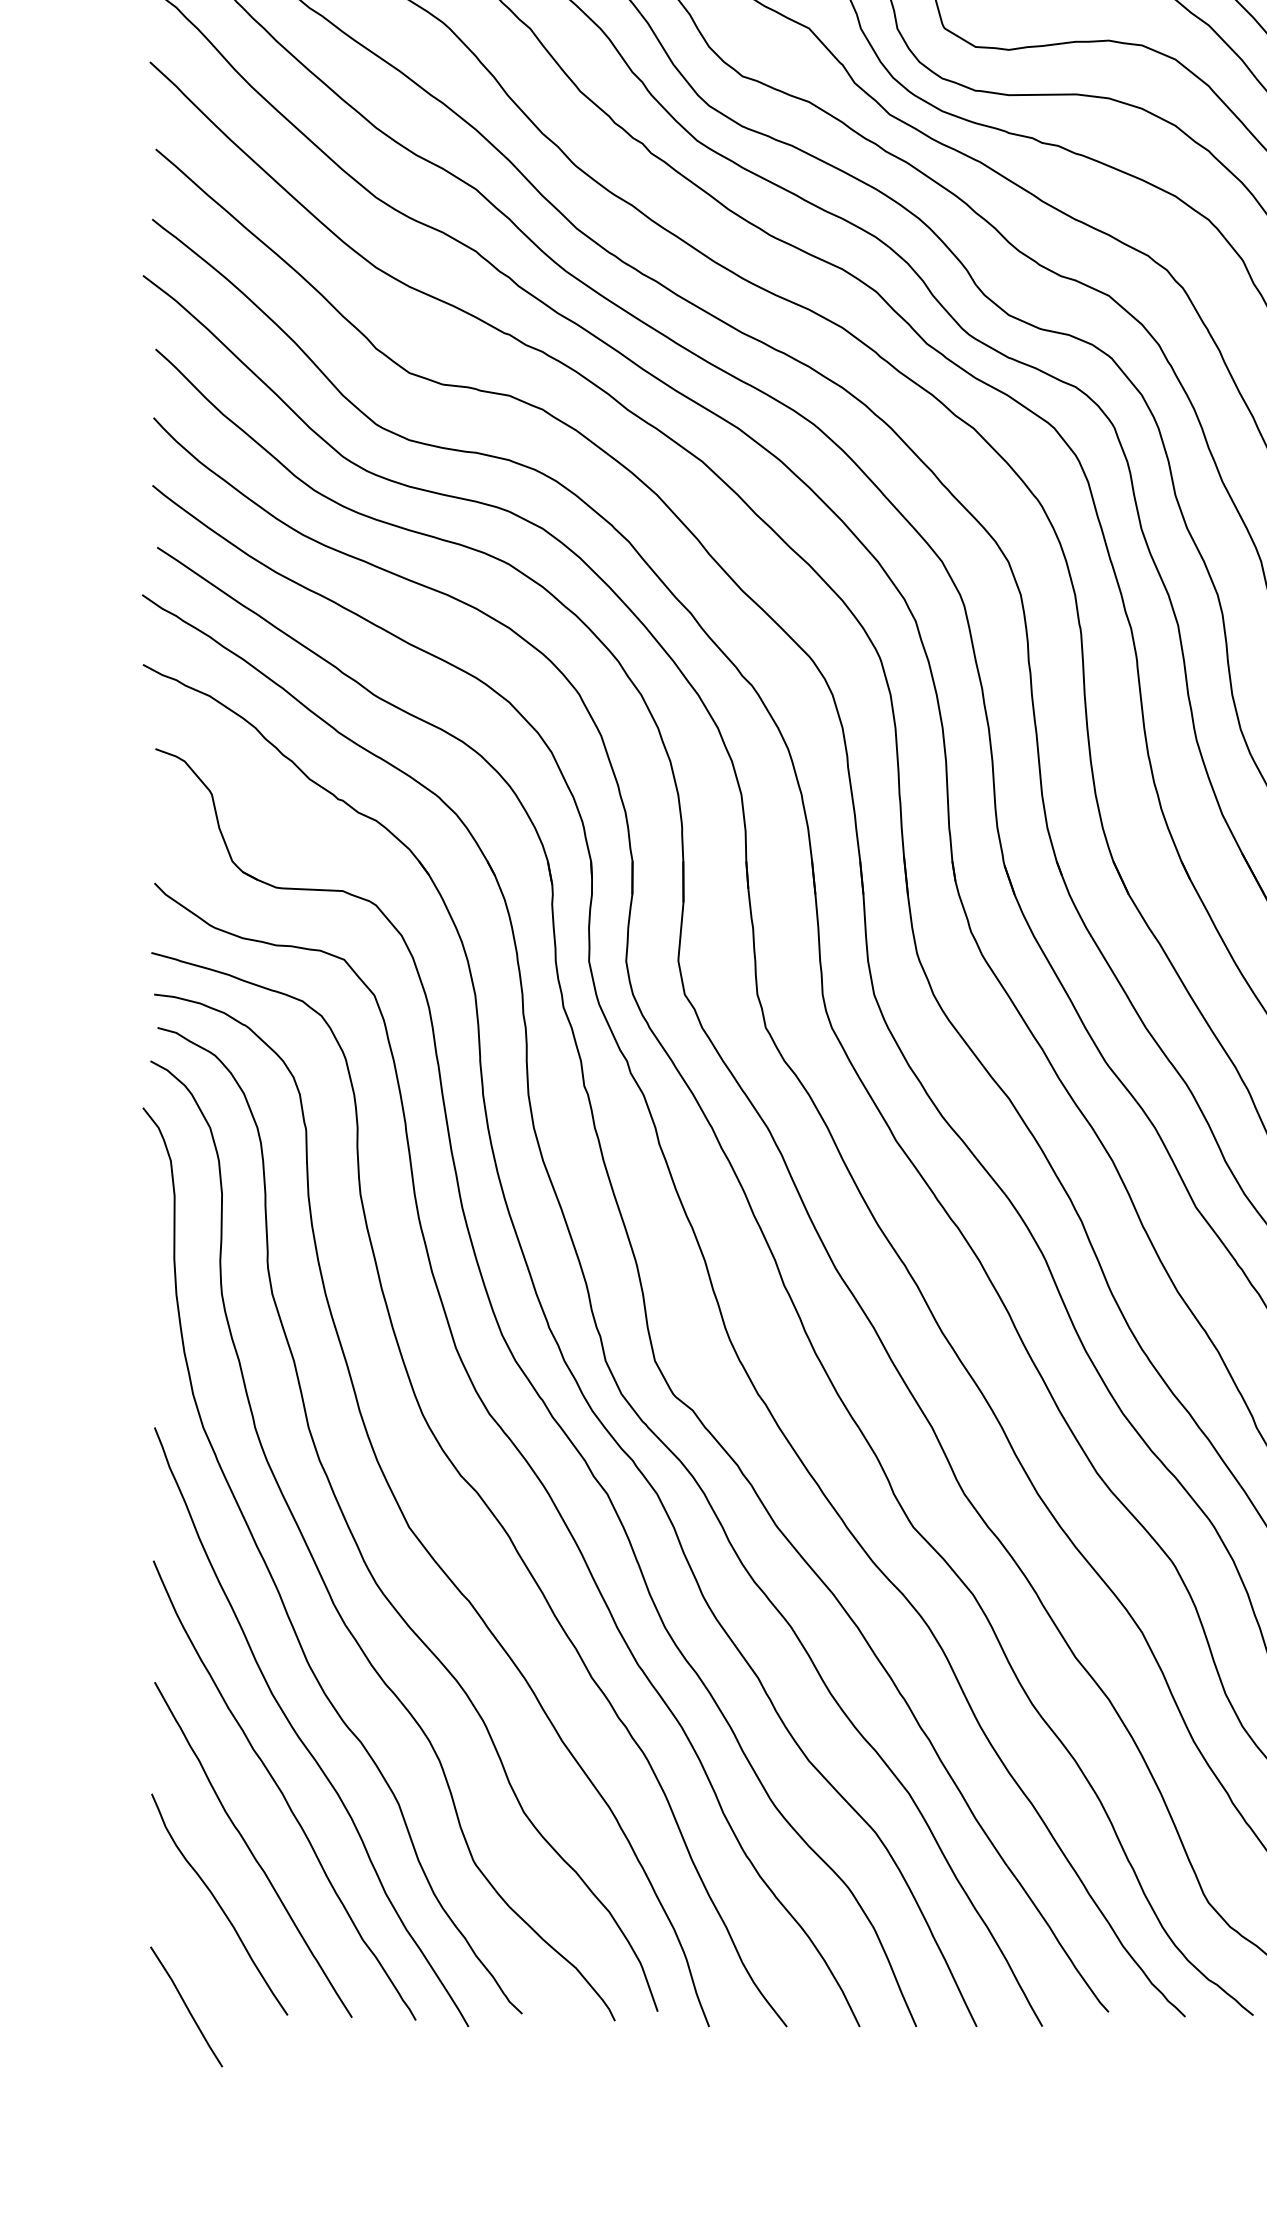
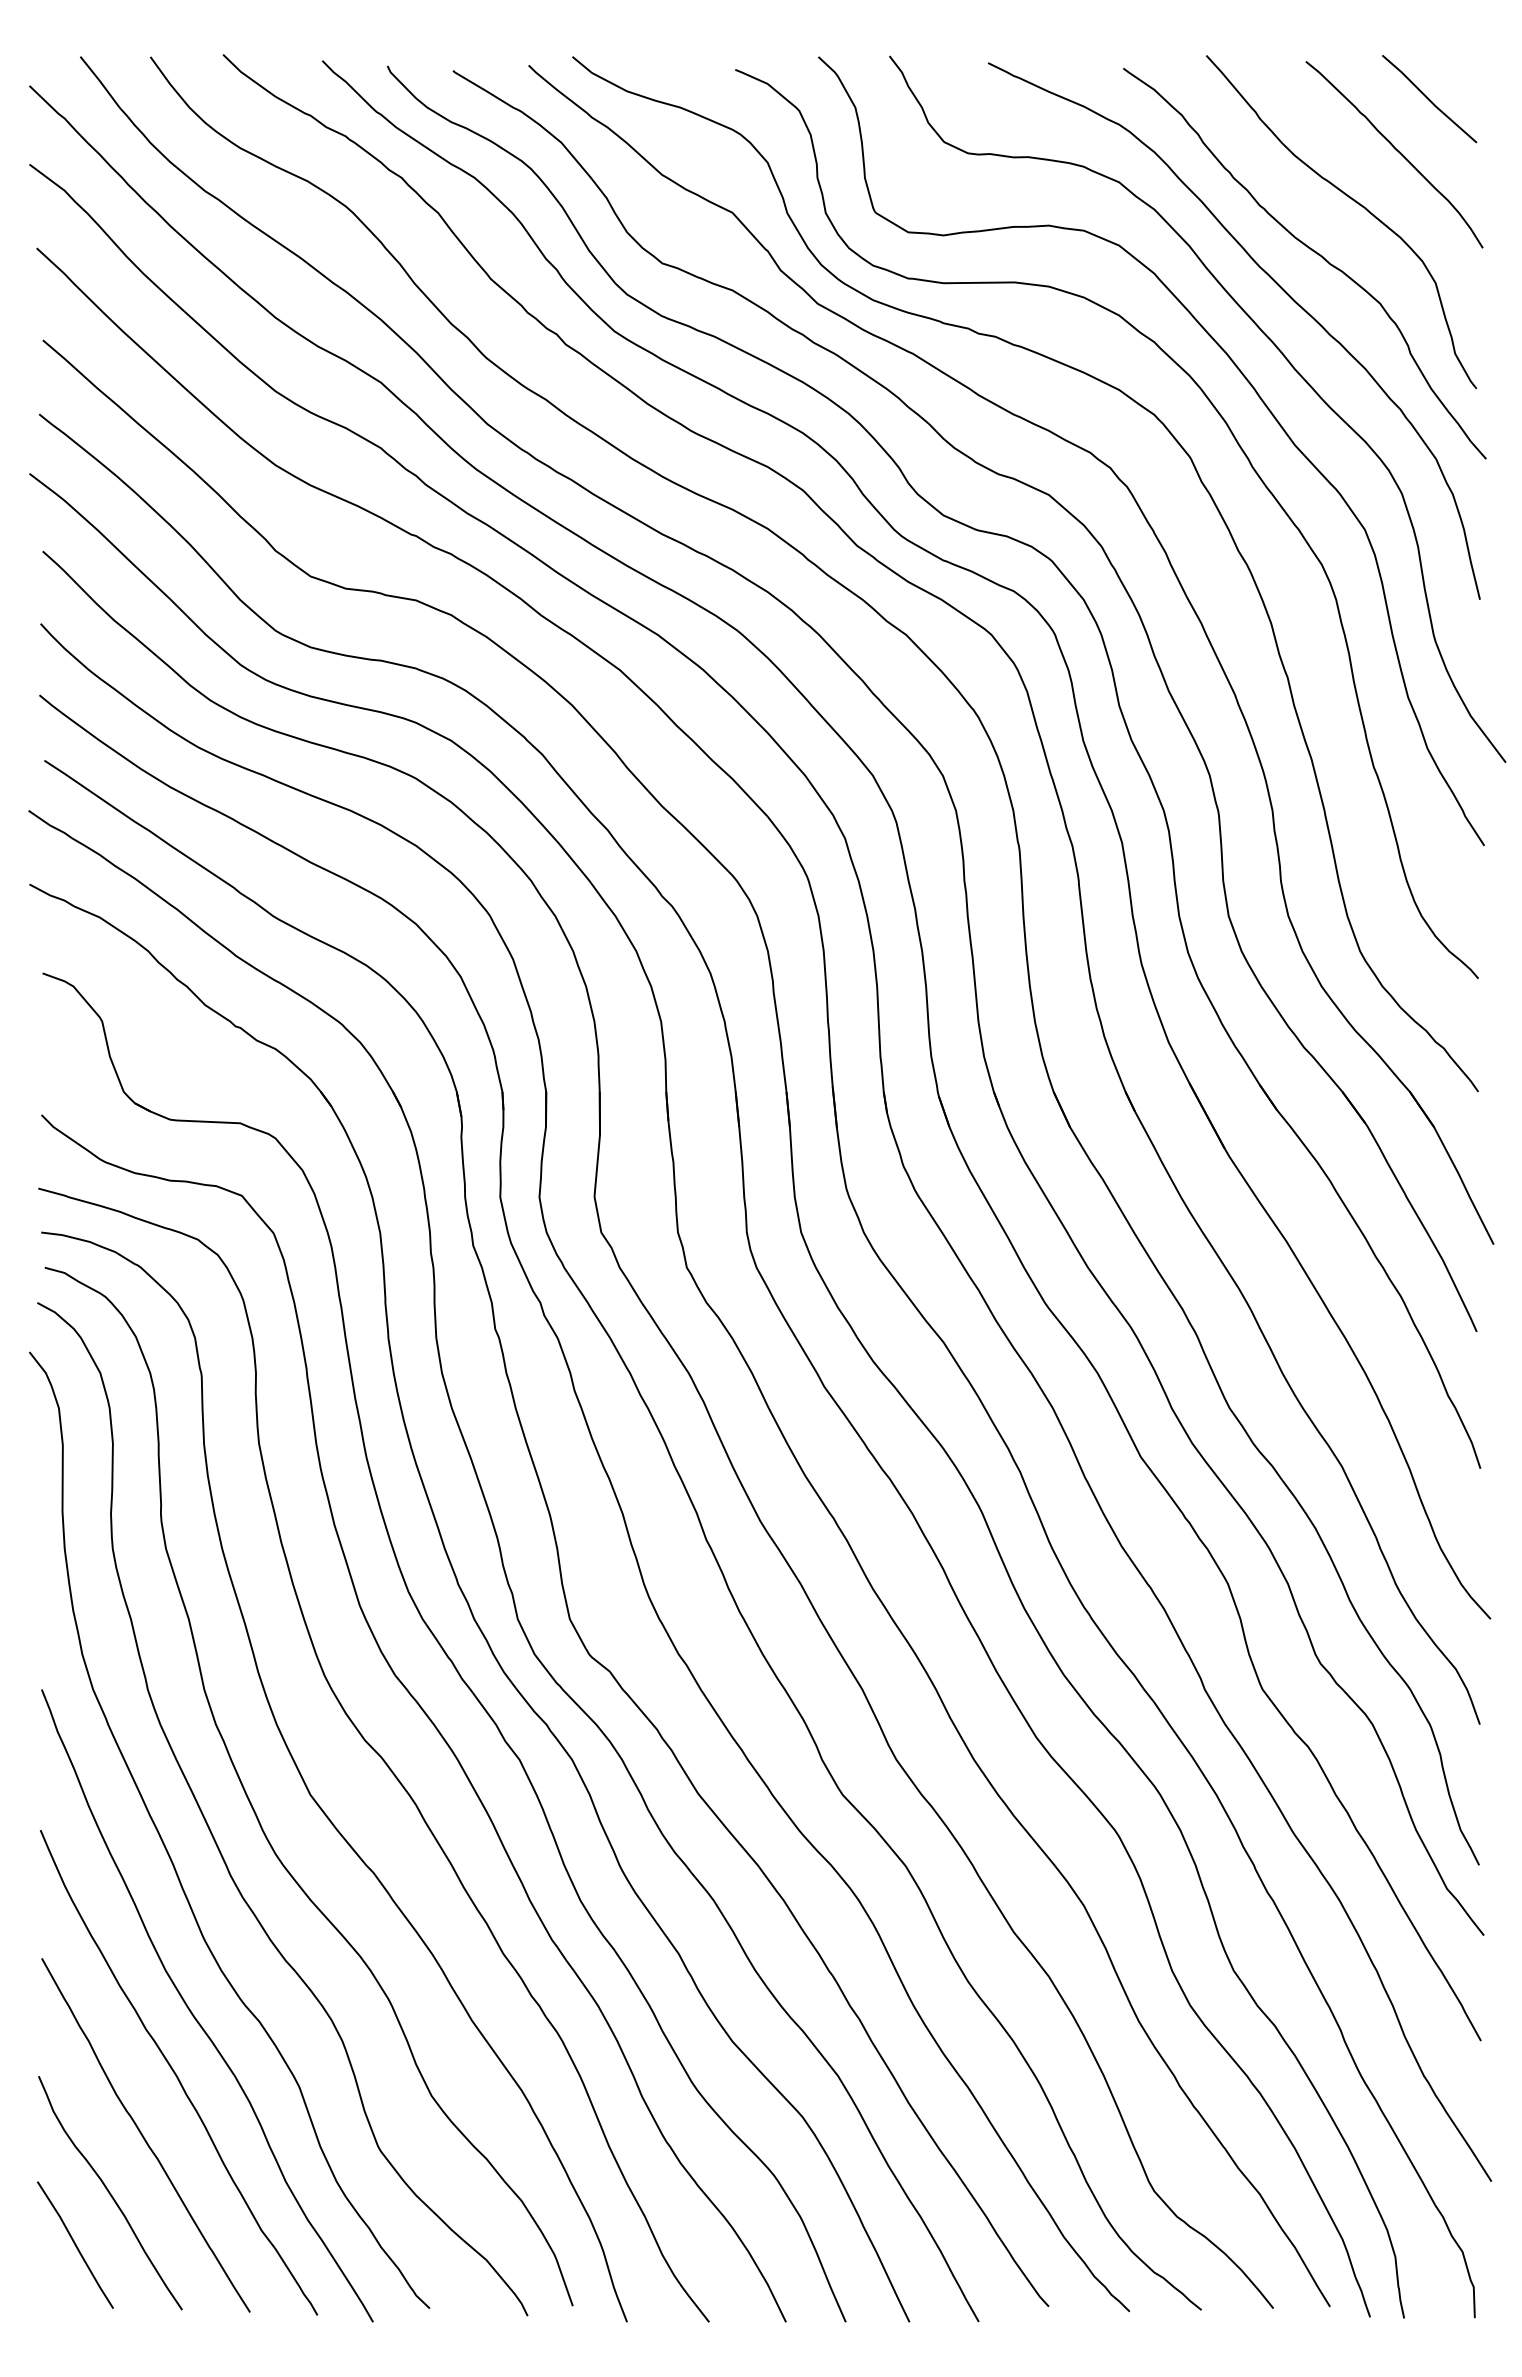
line: (186, 2006) -> (75, 2244), moved

